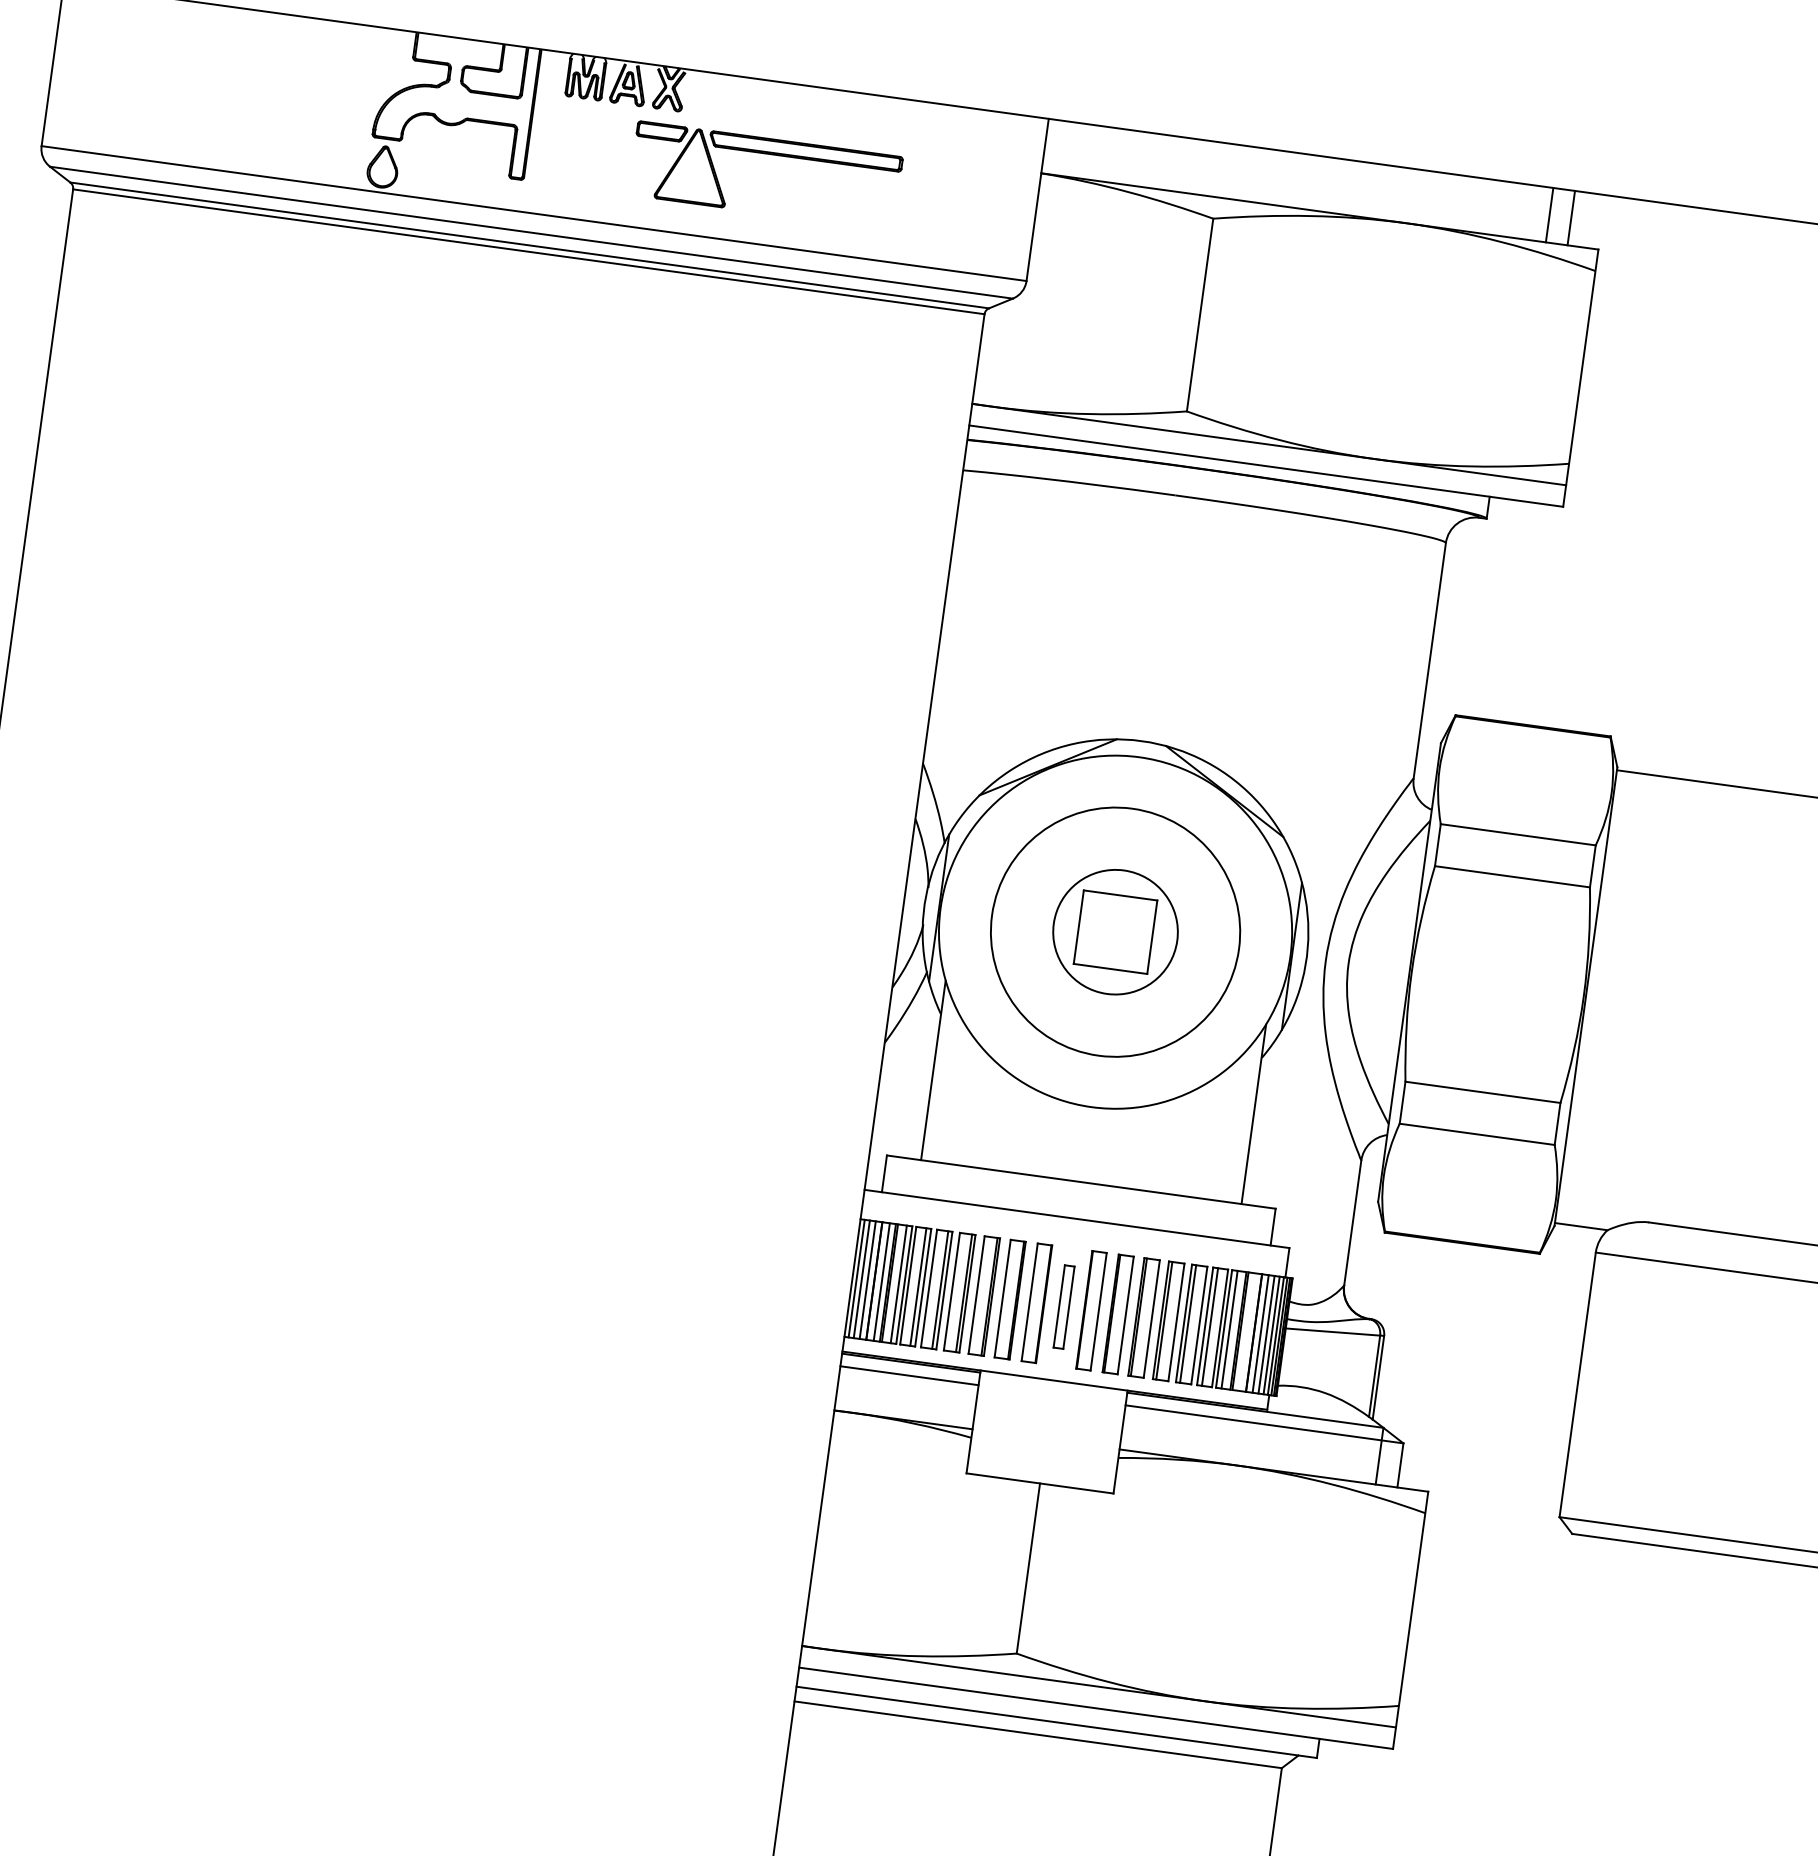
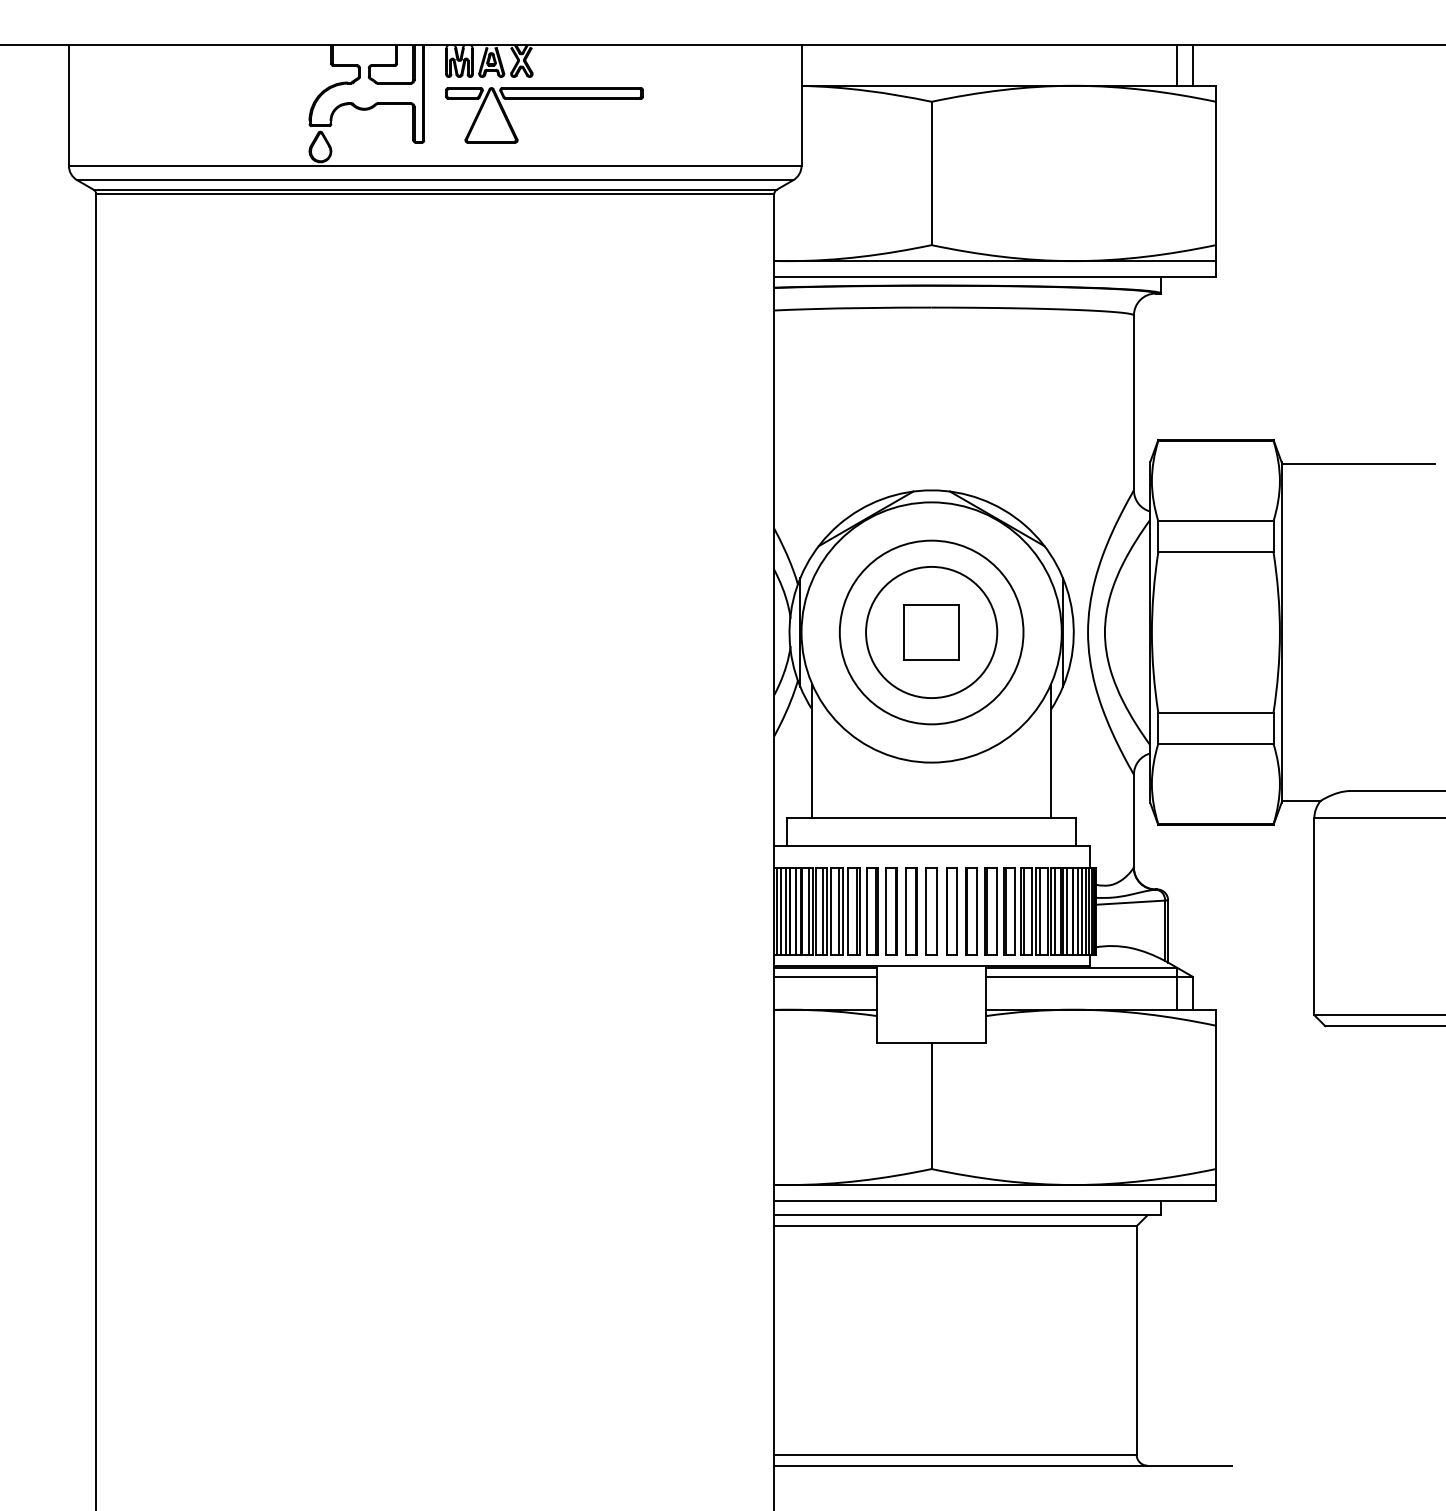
part: (768, 154) -> (544, 99), moved
circle: (1115, 932) -> (931, 632), size x1.43
part: (1063, 1307) -> (931, 911), size x1.43
line: (1246, 1332) -> (1067, 911), added

